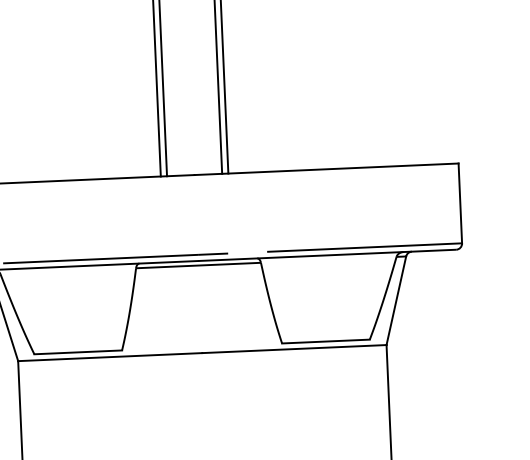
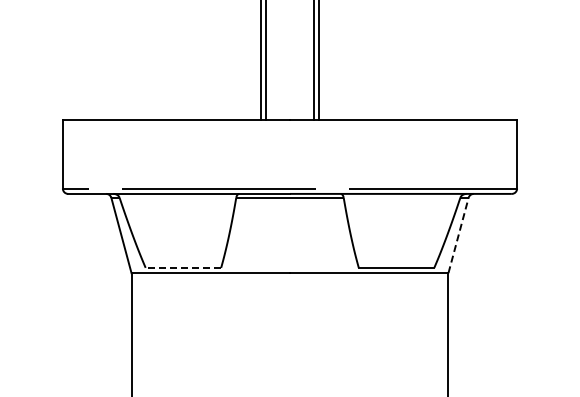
line: (396, 300) -> (458, 235), solid -> dashed
line: (78, 351) -> (183, 267), solid -> dashed

